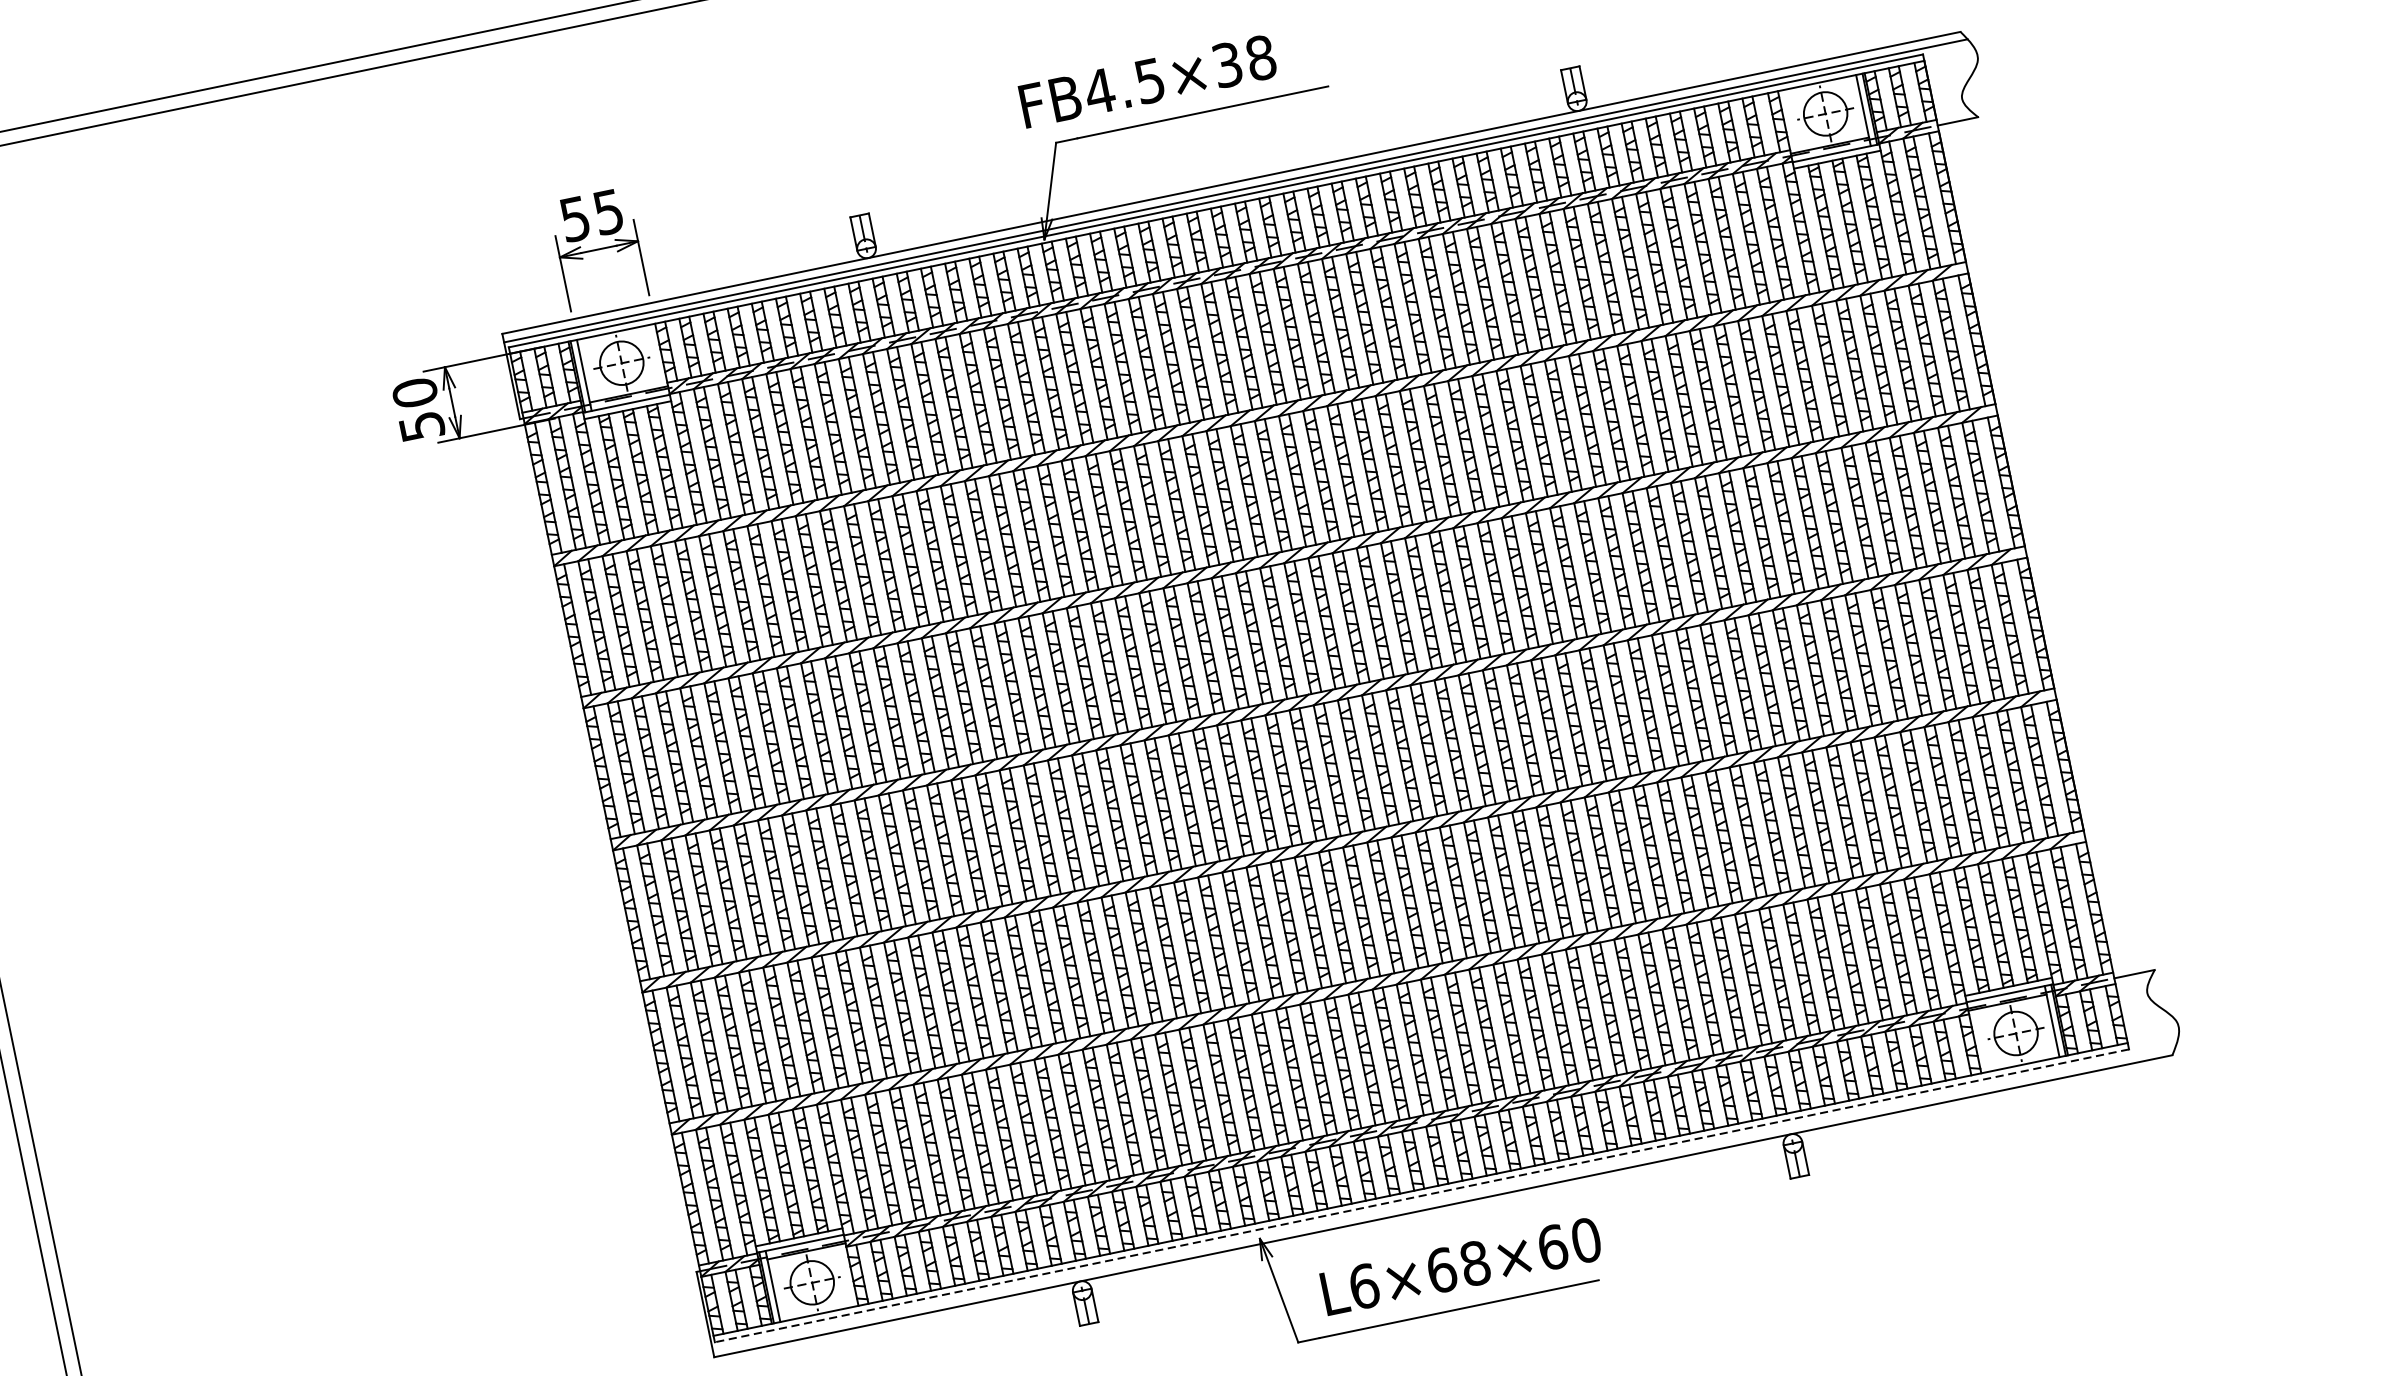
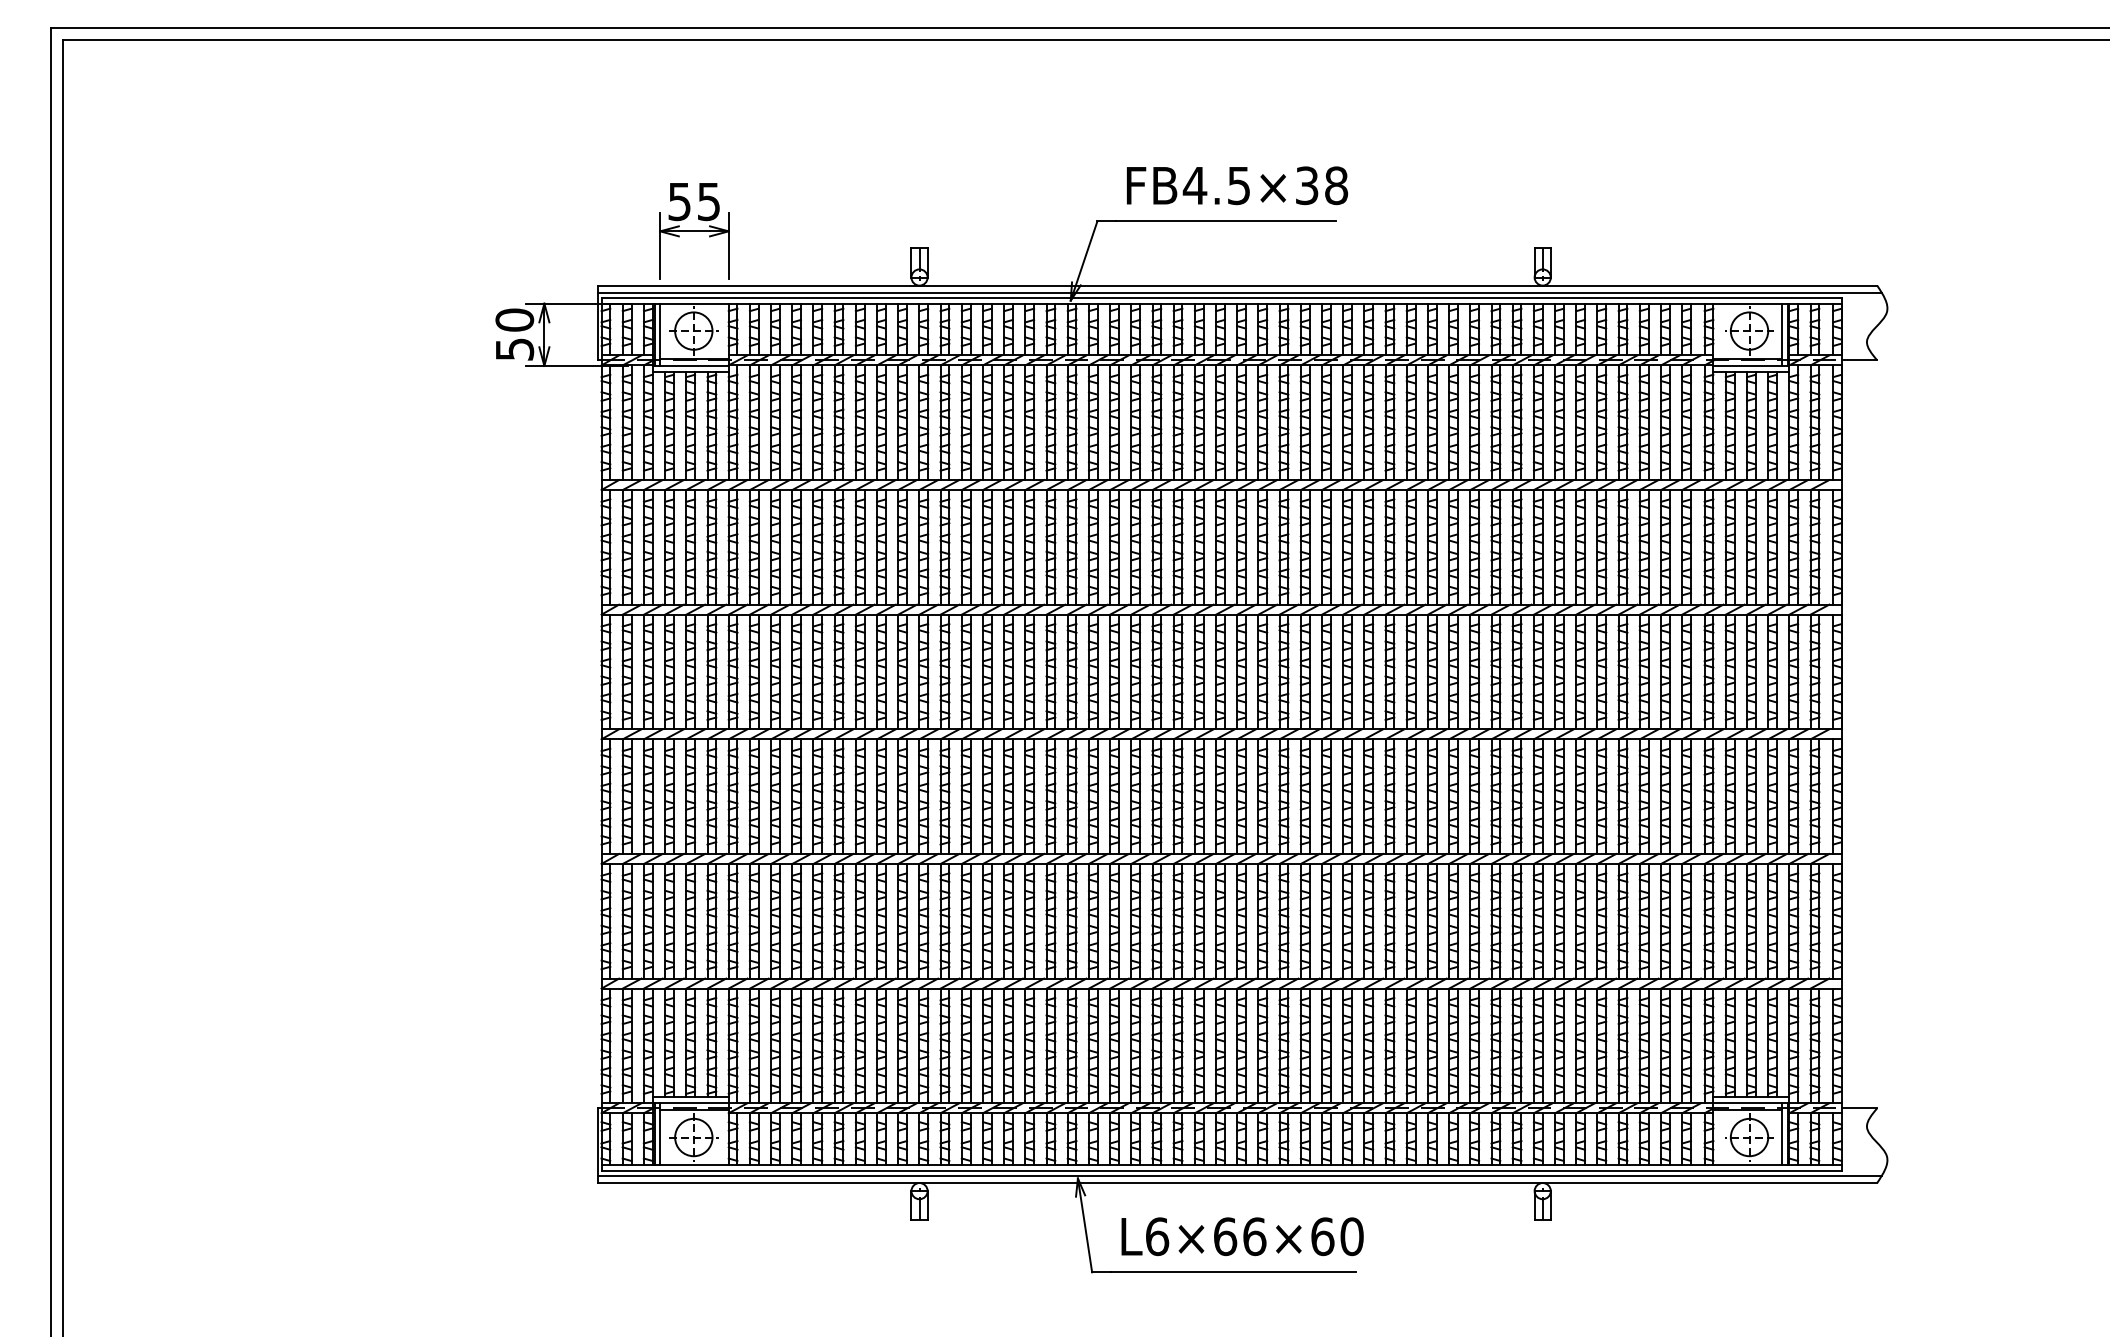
text: (1148, 81) -> (1237, 185), moved
line: (1421, 1195) -> (1221, 1170), dashed -> solid
line: (1443, 1197) -> (1239, 1175), added
text: (1474, 1263) -> (1254, 1236), L6×68×60 -> L6×66×60

